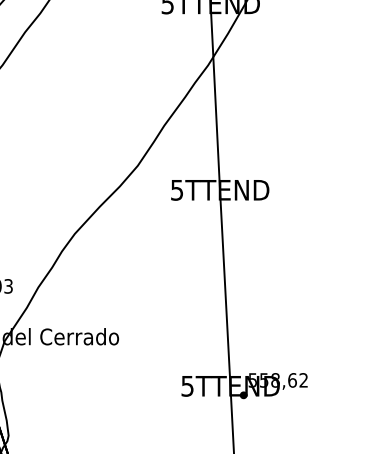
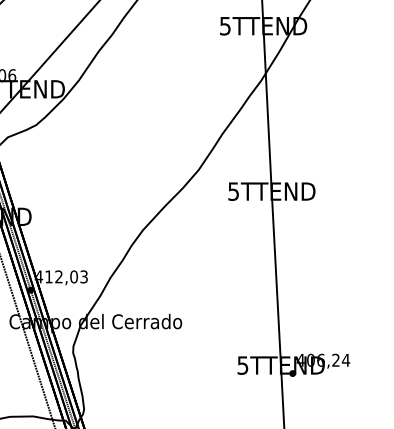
text: (278, 379) -> (323, 359), 558,62 -> 406,24

